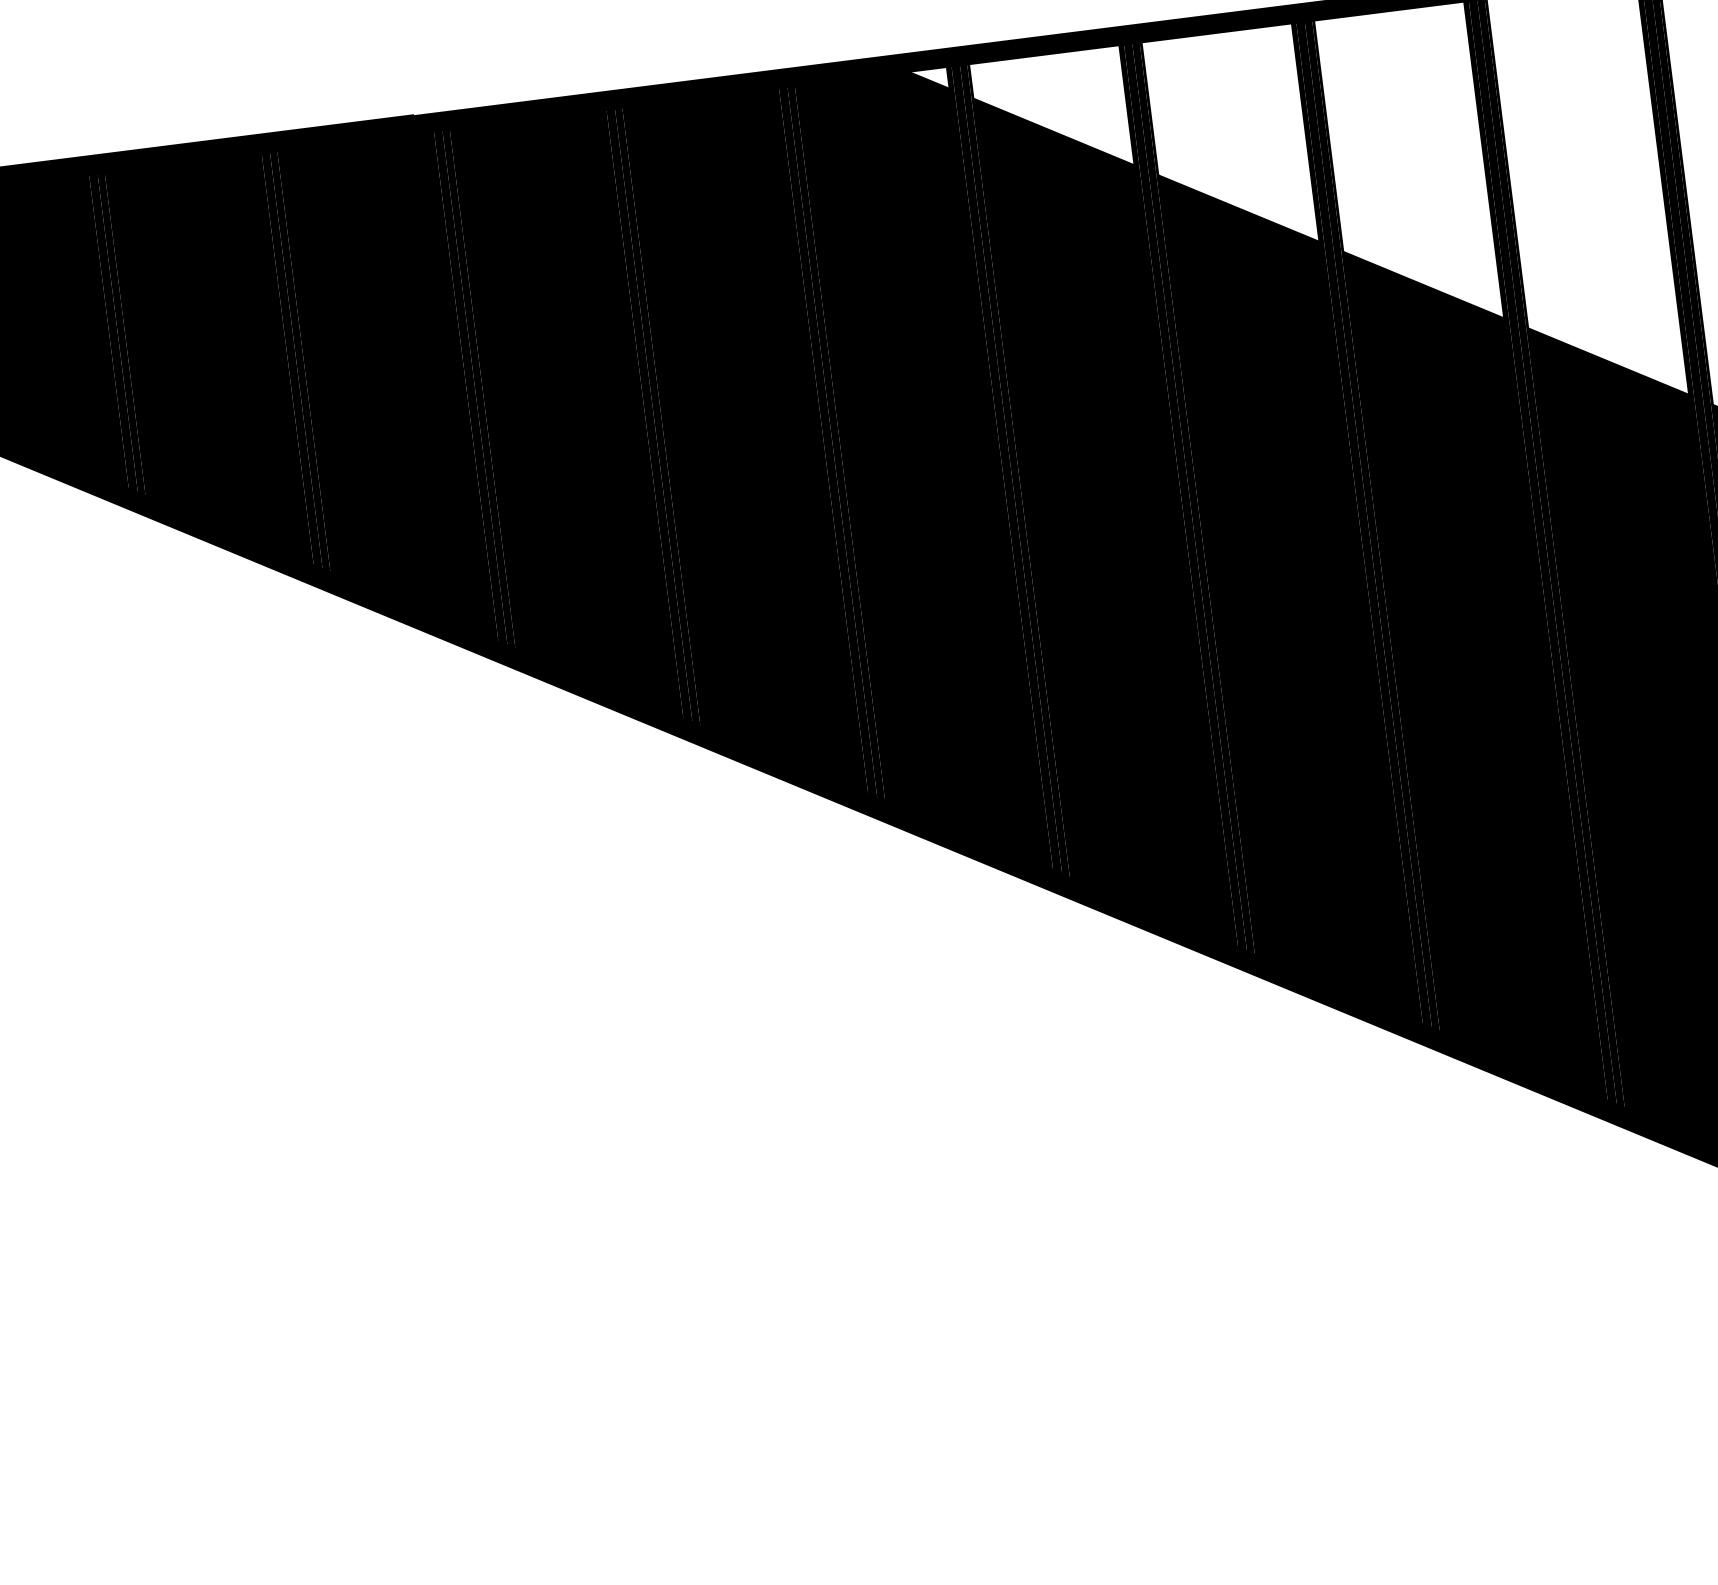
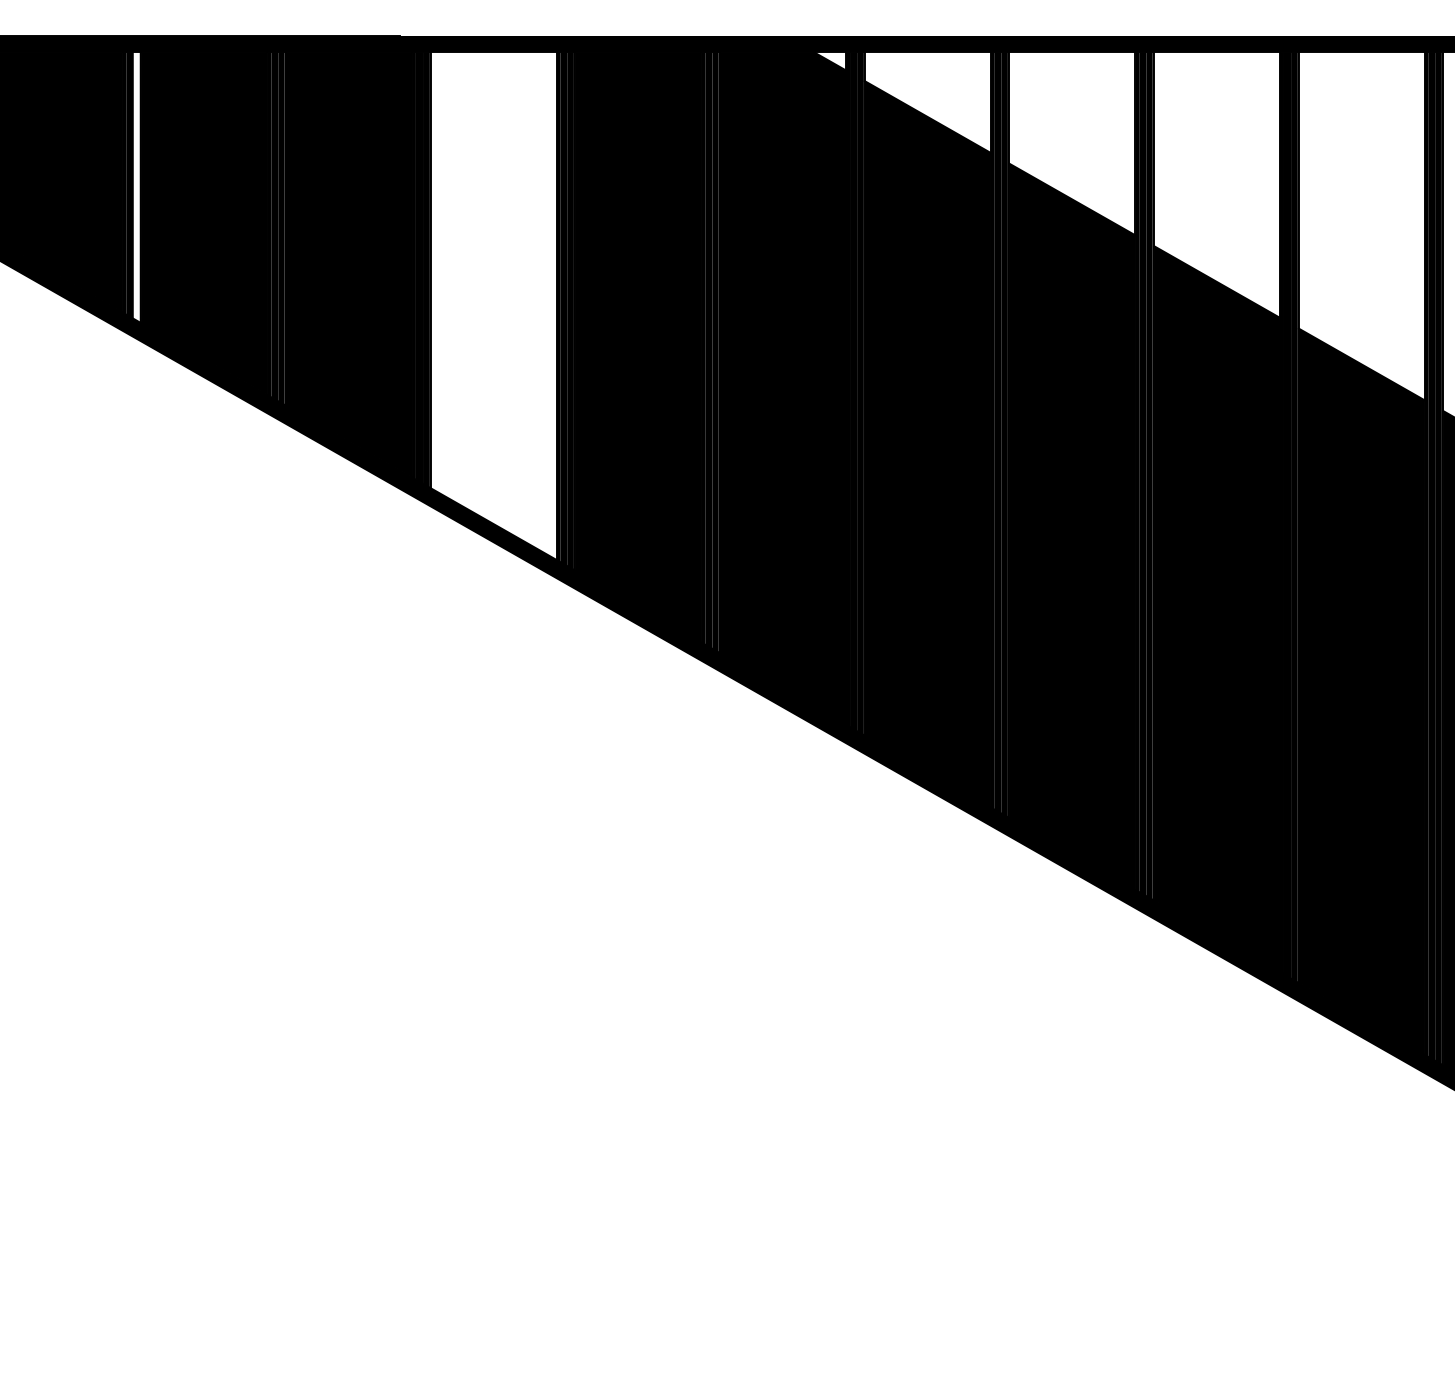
fill: (121, 335) -> (136, 187), removed
fill: (564, 422) -> (493, 305), removed

